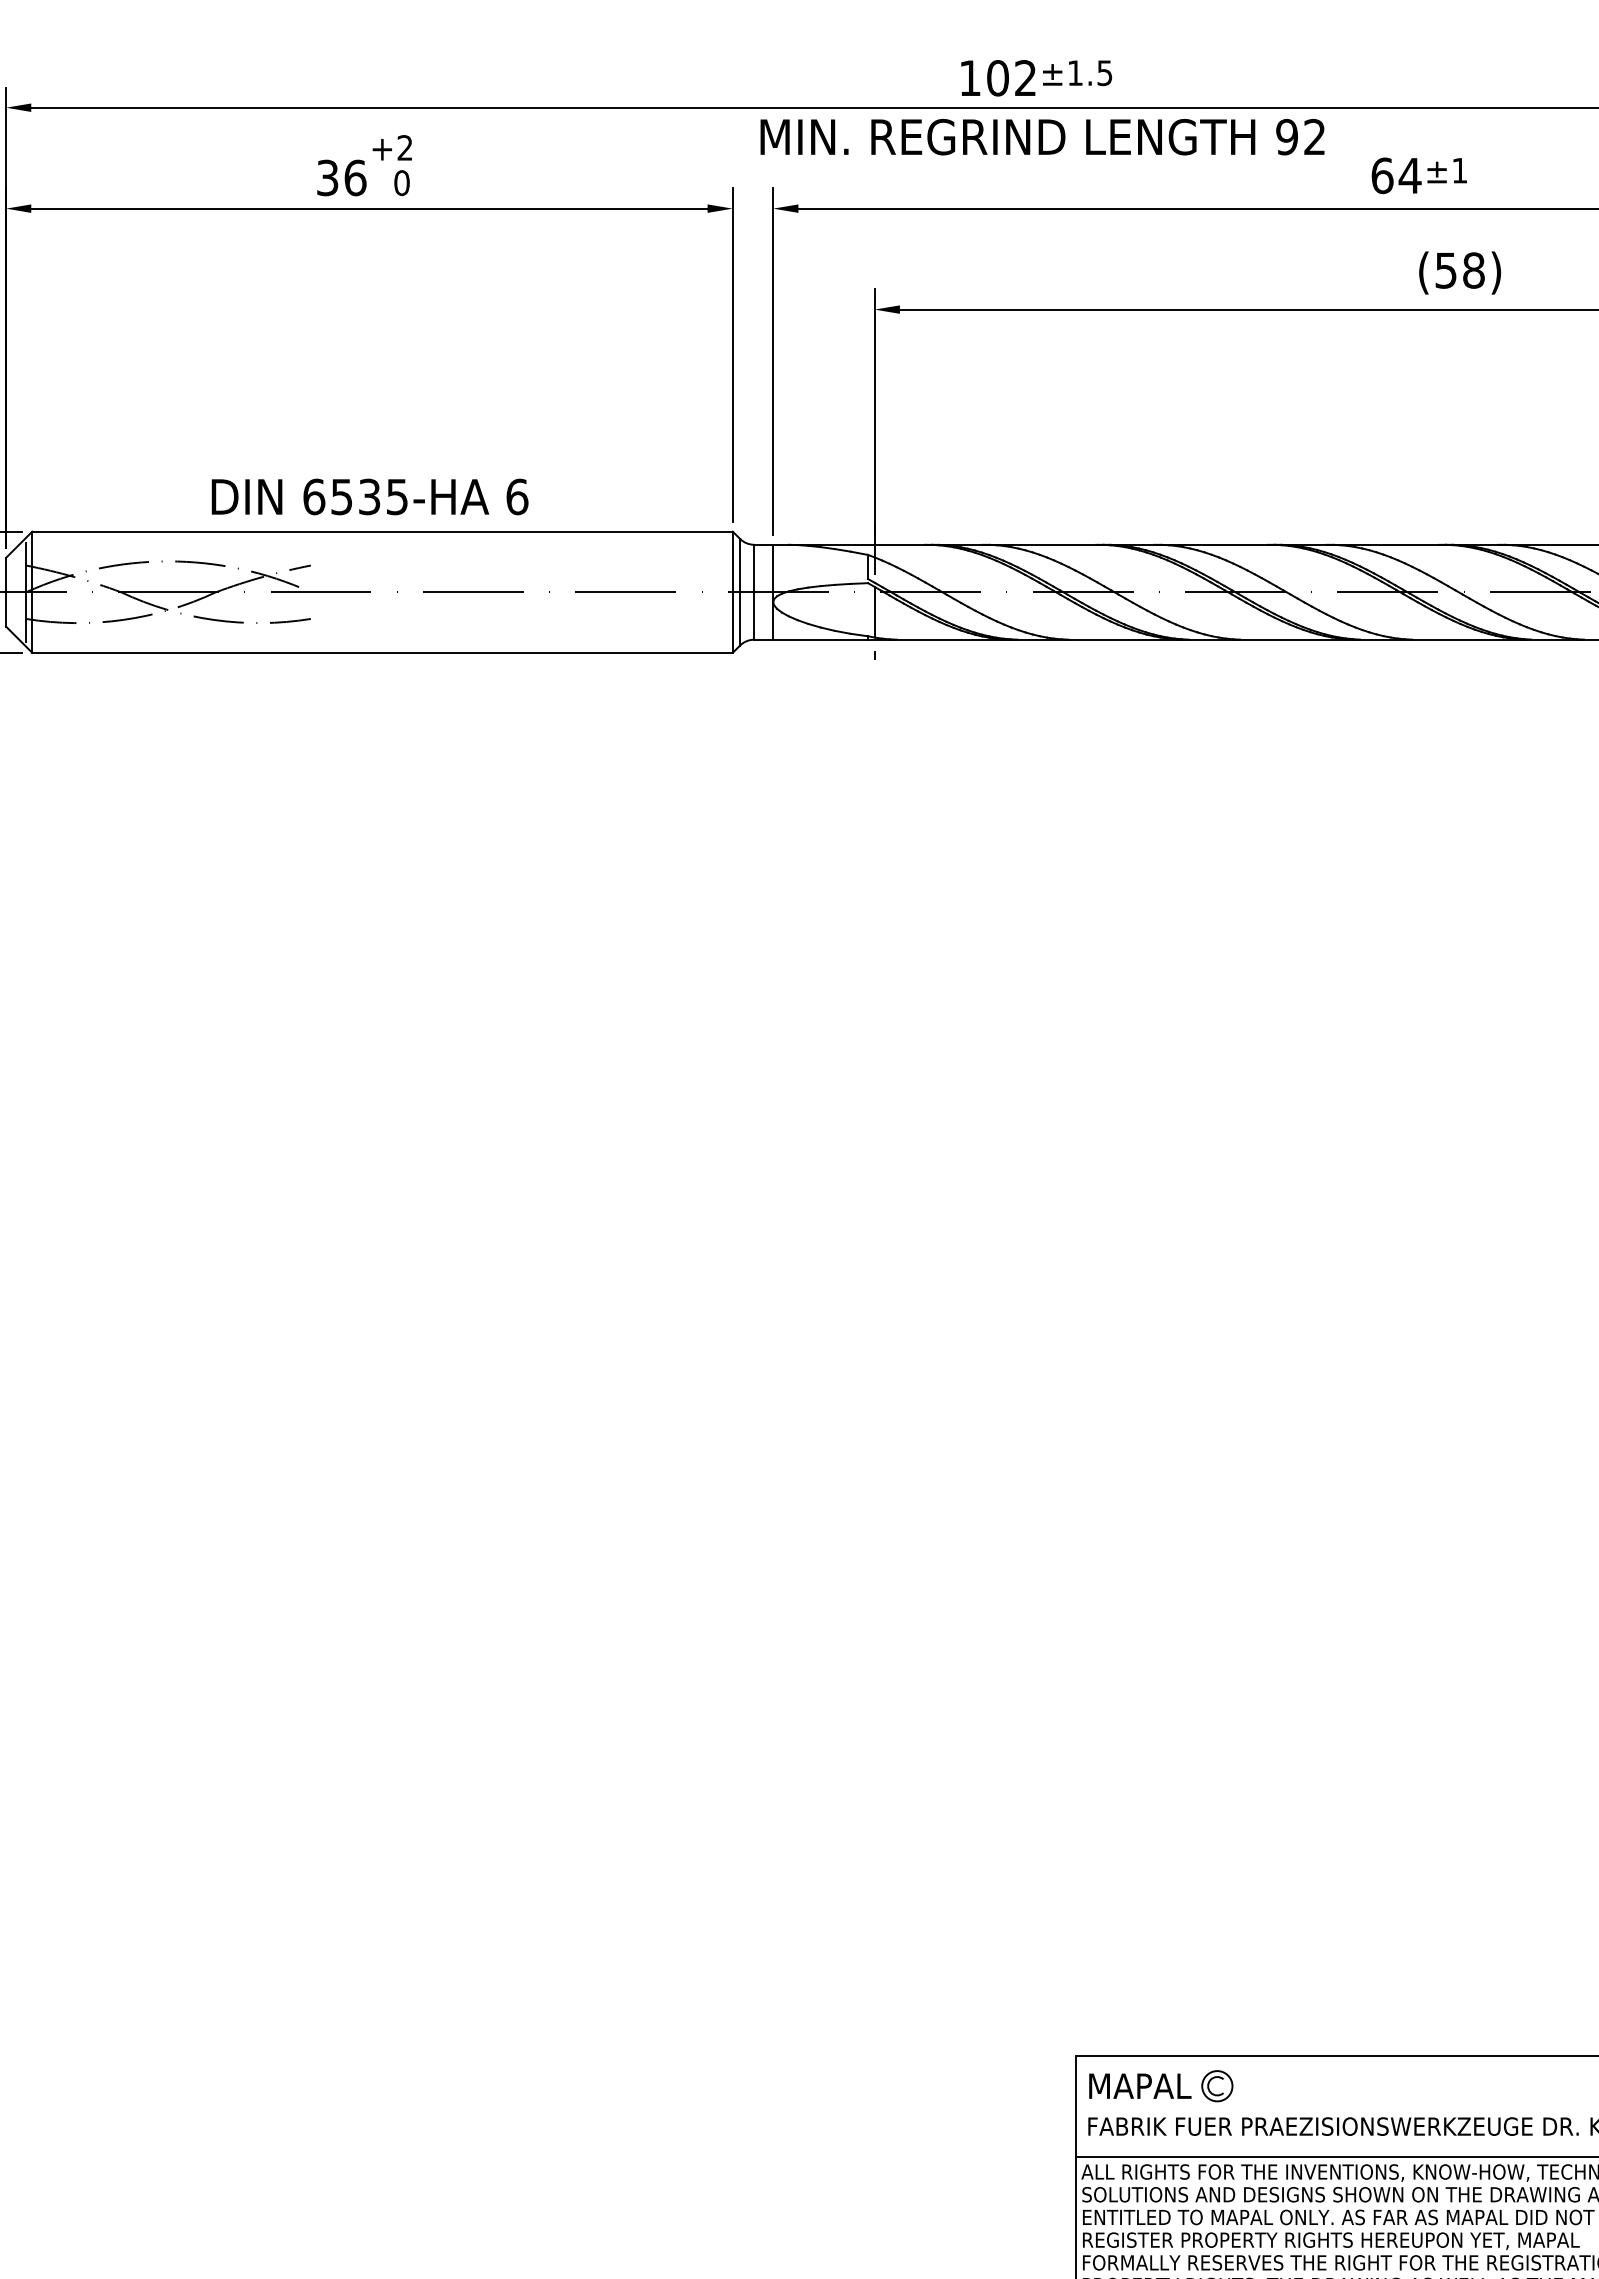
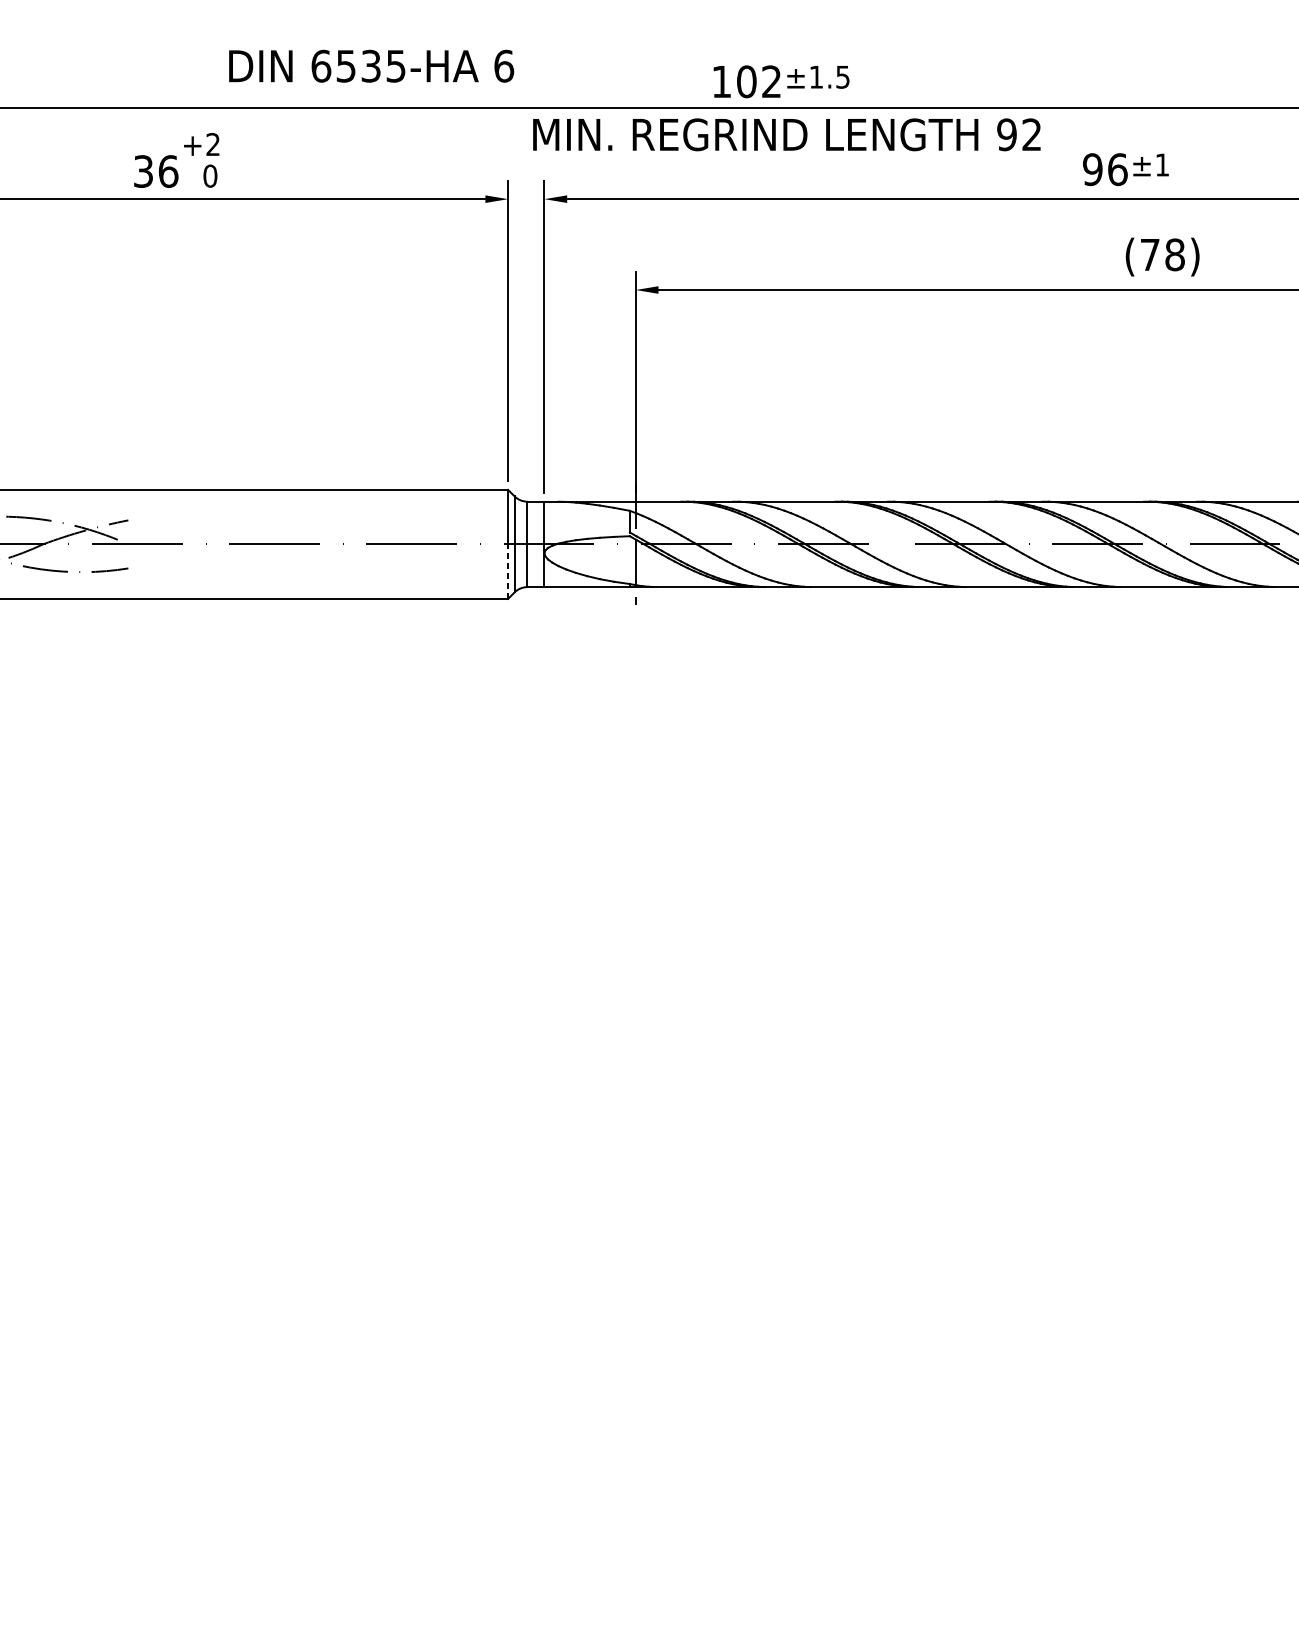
text: (1396, 175) -> (1105, 169), 64 -> 96
text: (1445, 270) -> (1149, 254), (58) -> (78)
text: (369, 496) -> (371, 65), moved
line: (732, 622) -> (507, 571), solid -> dashed

